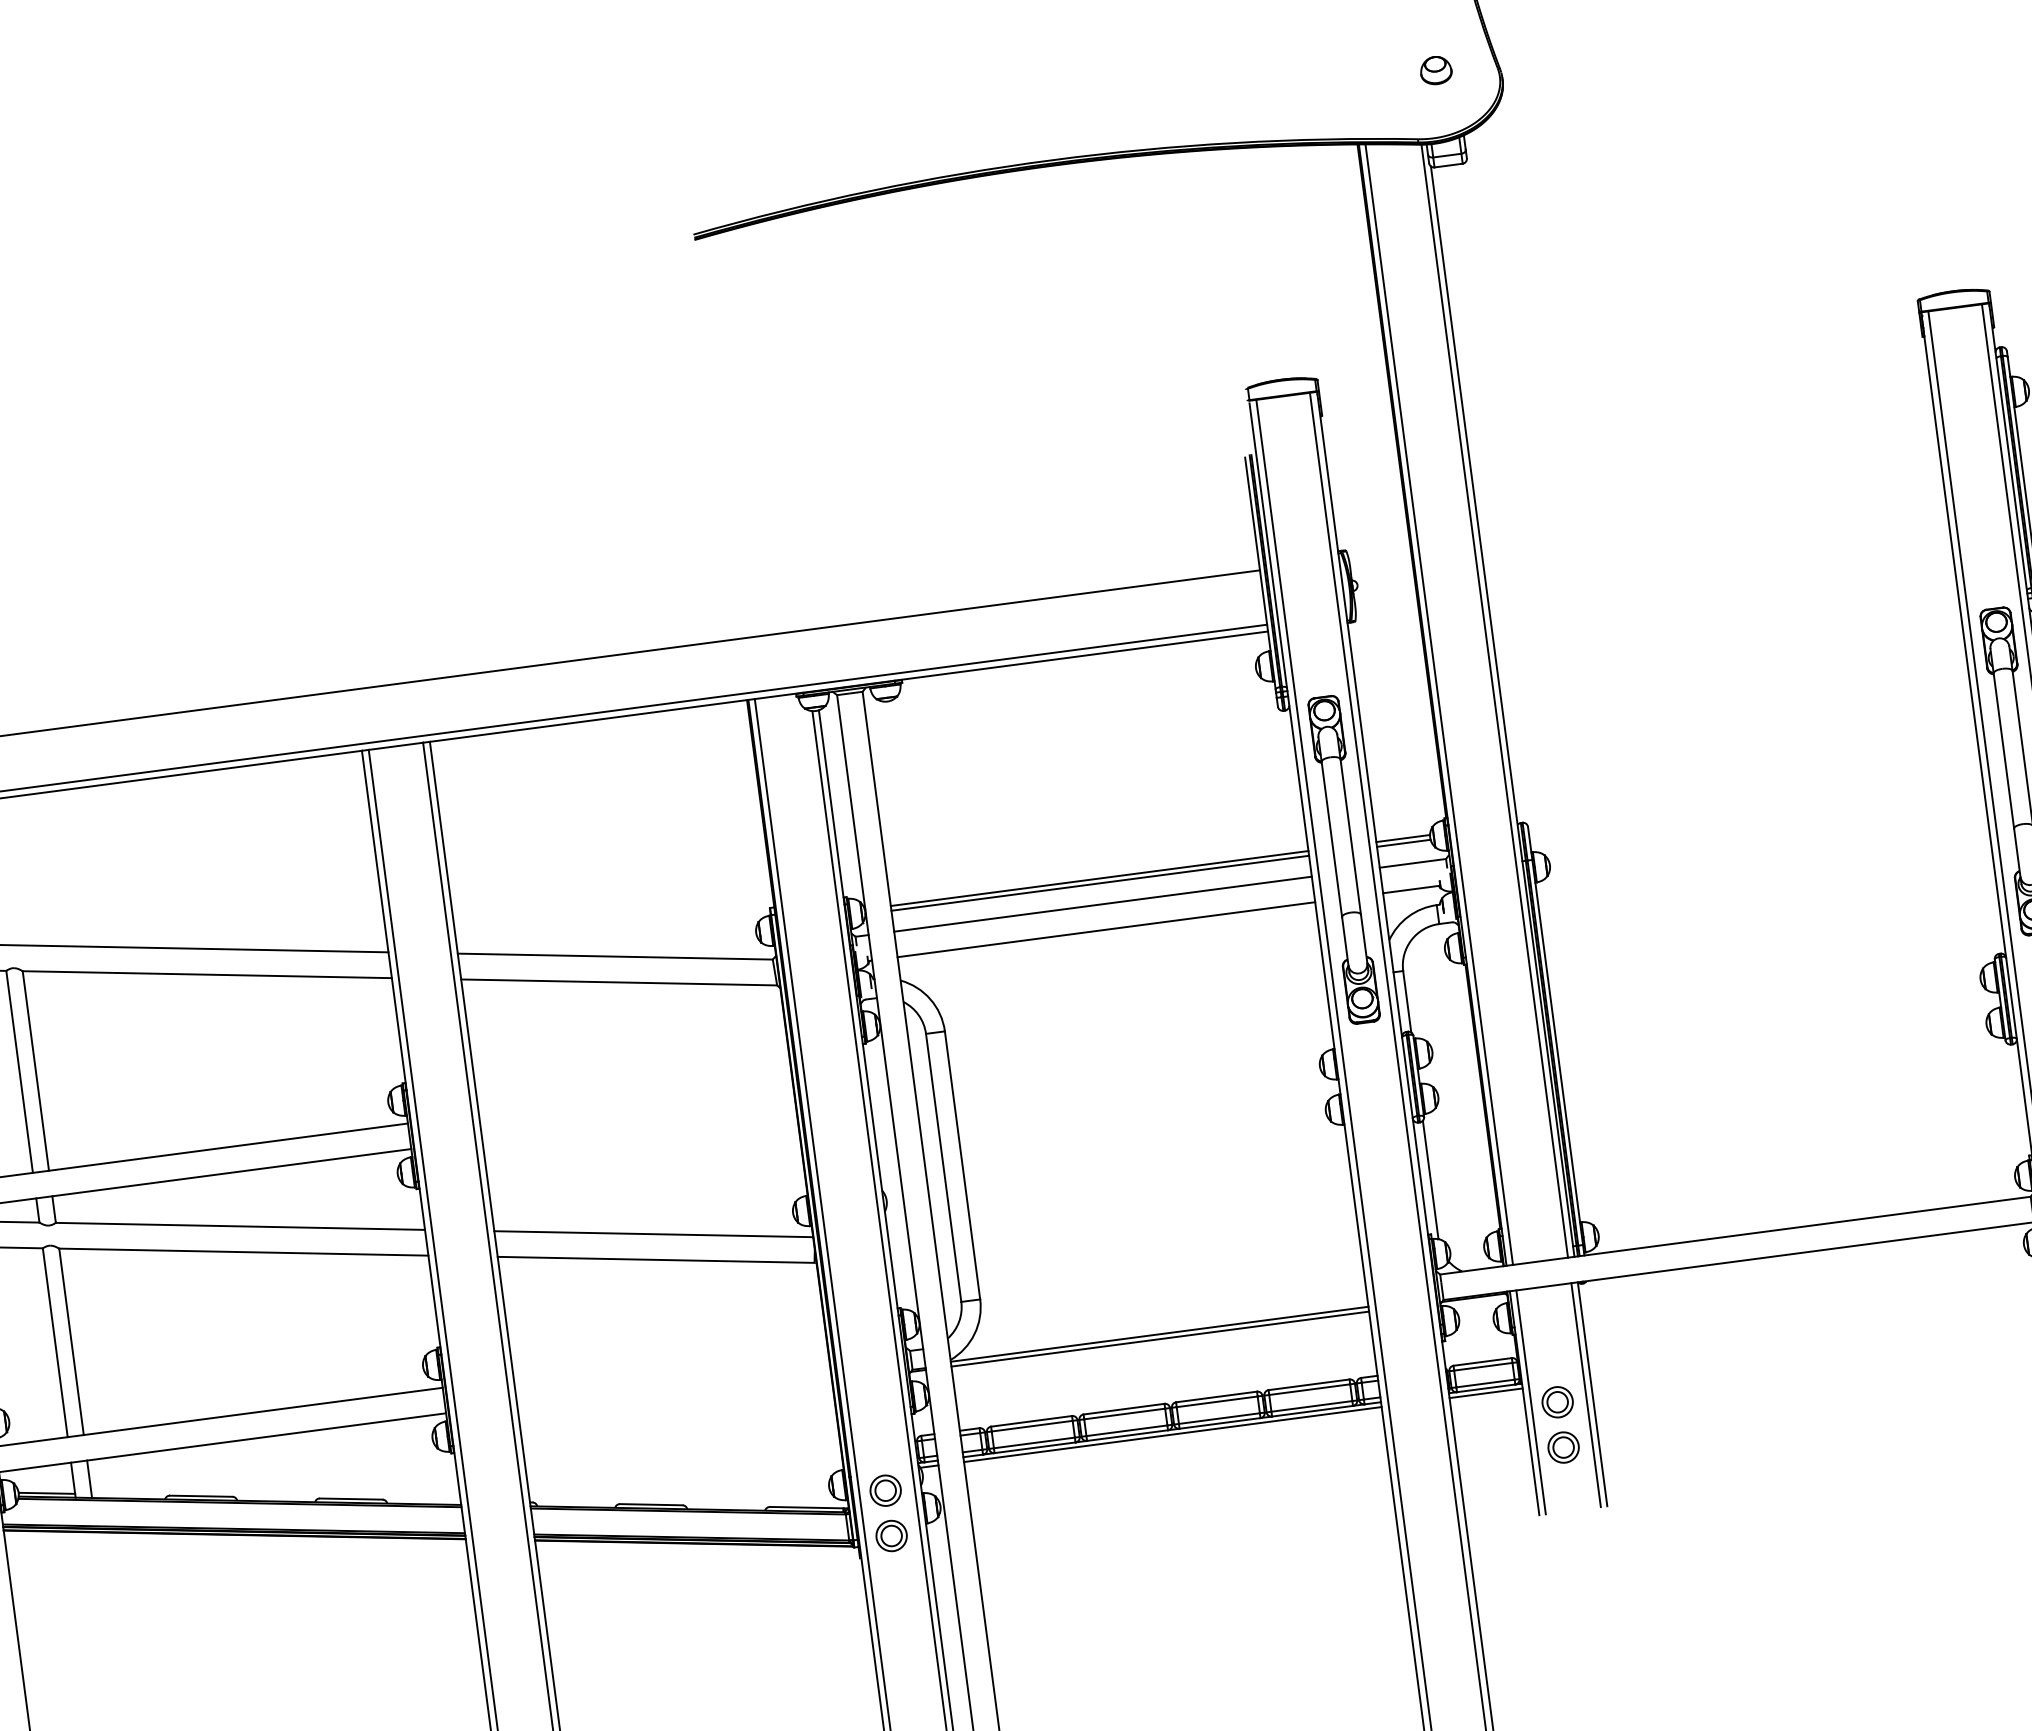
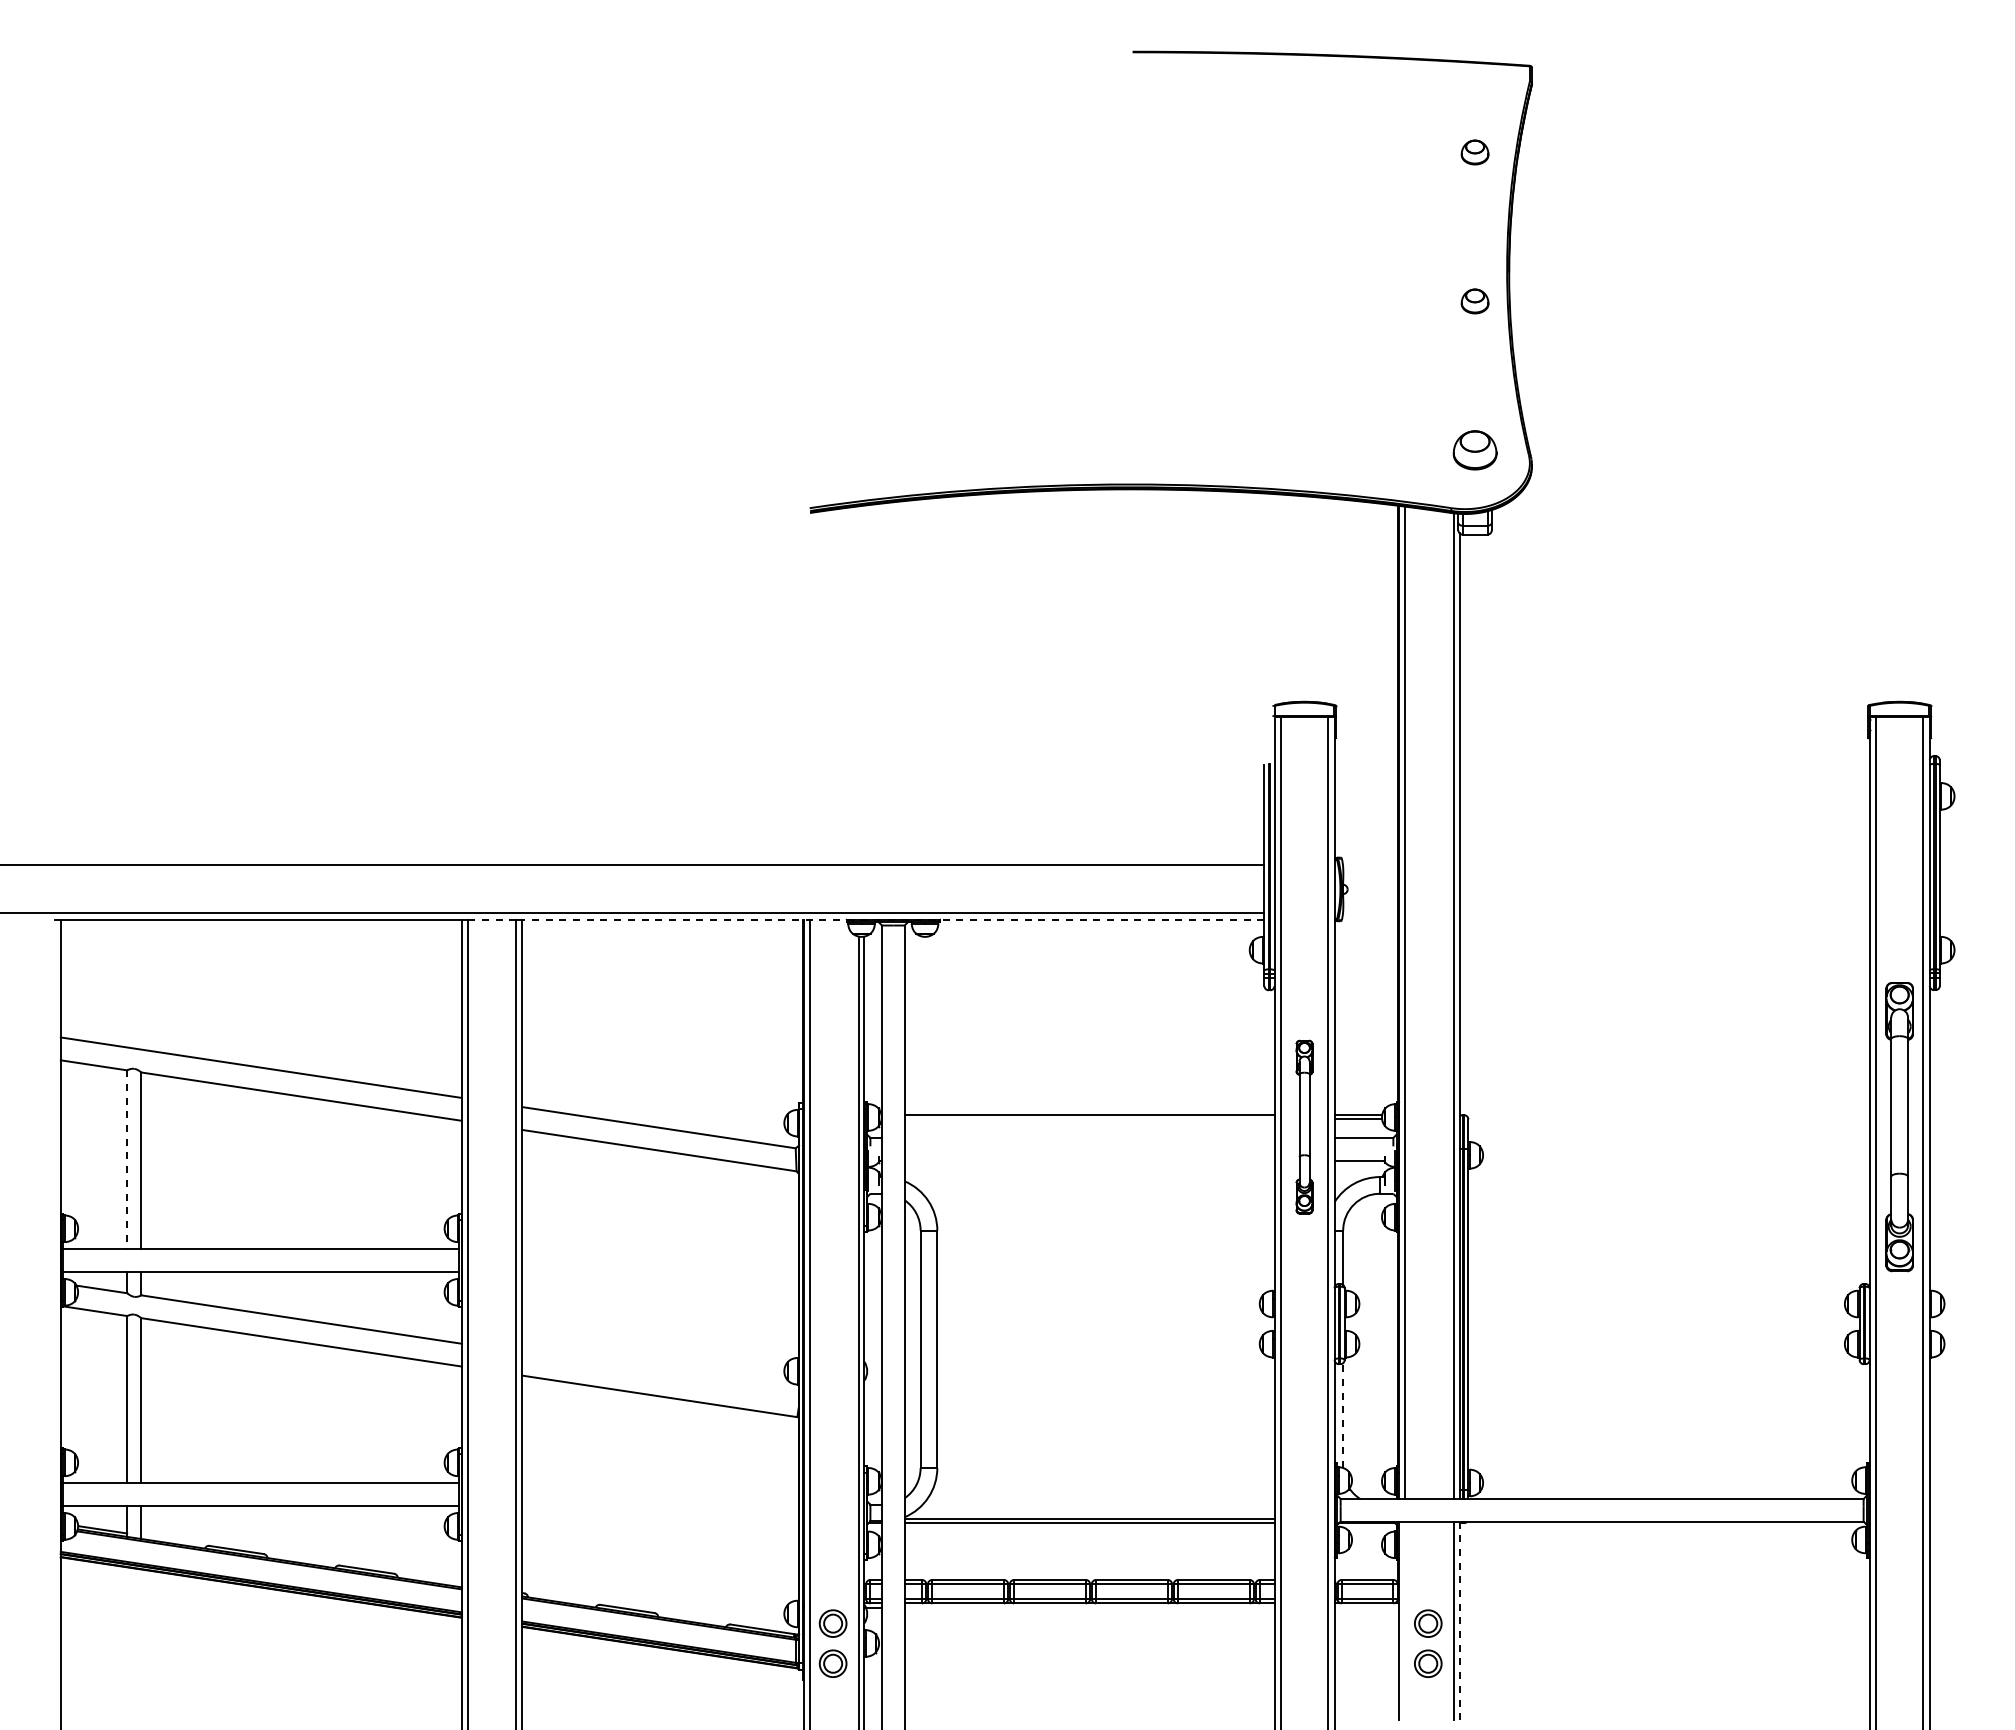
part: (1435, 70) -> (1474, 450), size x1.6
line: (848, 686) -> (892, 919), solid -> dashed
line: (395, 746) -> (491, 919), solid -> dashed
part: (1344, 860) -> (1304, 1127), size x0.6
line: (1100, 883) -> (1089, 1119), removed
line: (1102, 903) -> (1089, 1137), removed
line: (1106, 929) -> (1089, 1160), removed
line: (20, 1072) -> (127, 1160), solid -> dashed
line: (1431, 1179) -> (1343, 1415), solid -> dashed
line: (653, 1233) -> (660, 1373), removed
line: (1485, 1393) -> (1366, 1607), removed
line: (1592, 1395) -> (1459, 1621), solid -> dashed
line: (1531, 1402) -> (1405, 1620), removed
line: (1172, 1434) -> (1089, 1607), removed

